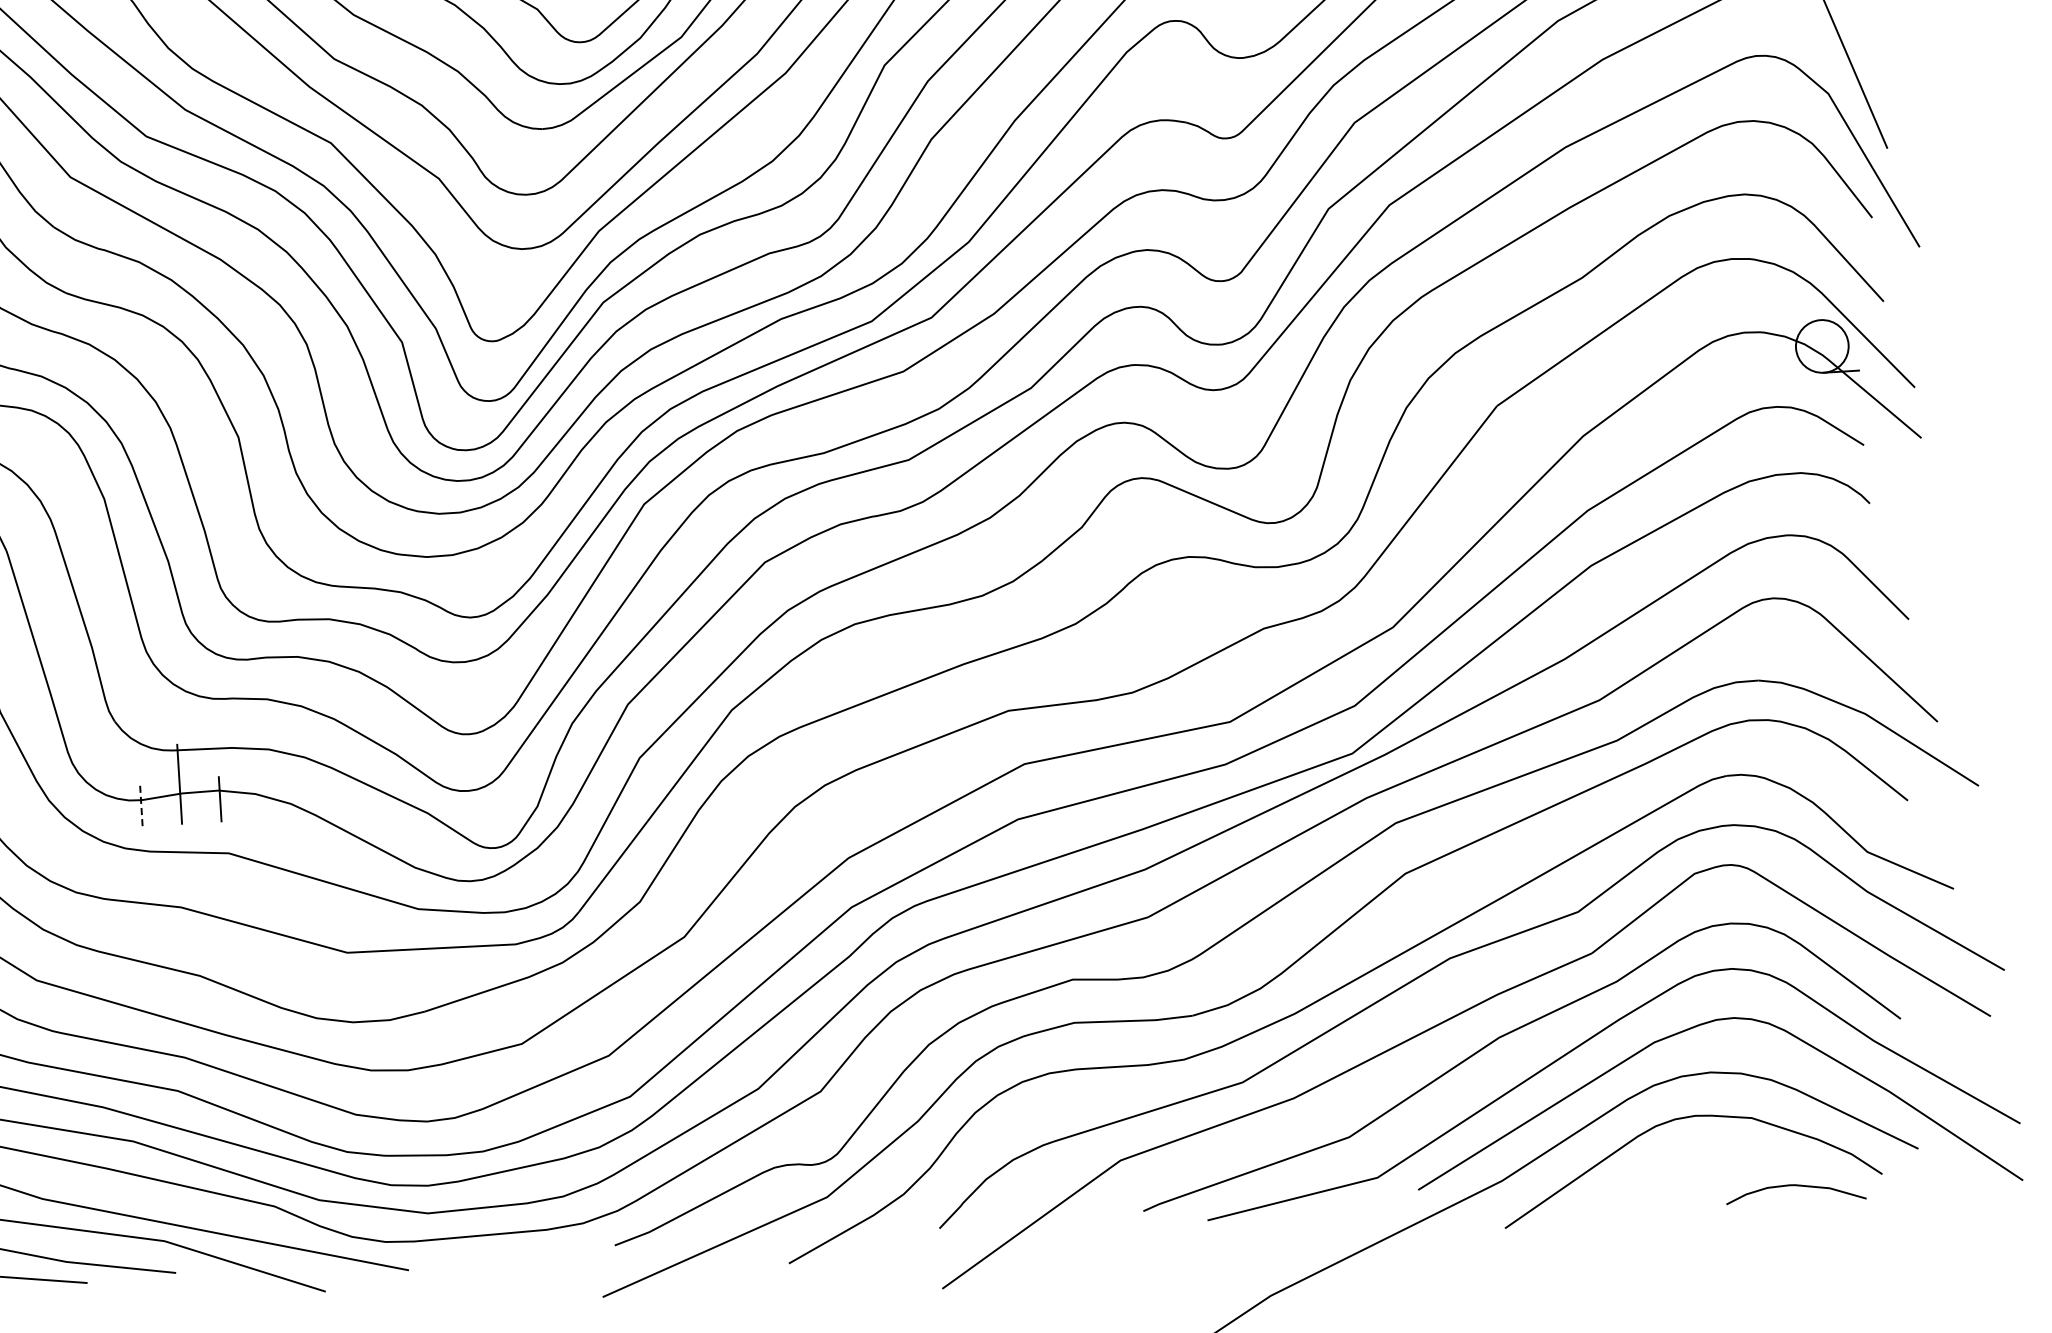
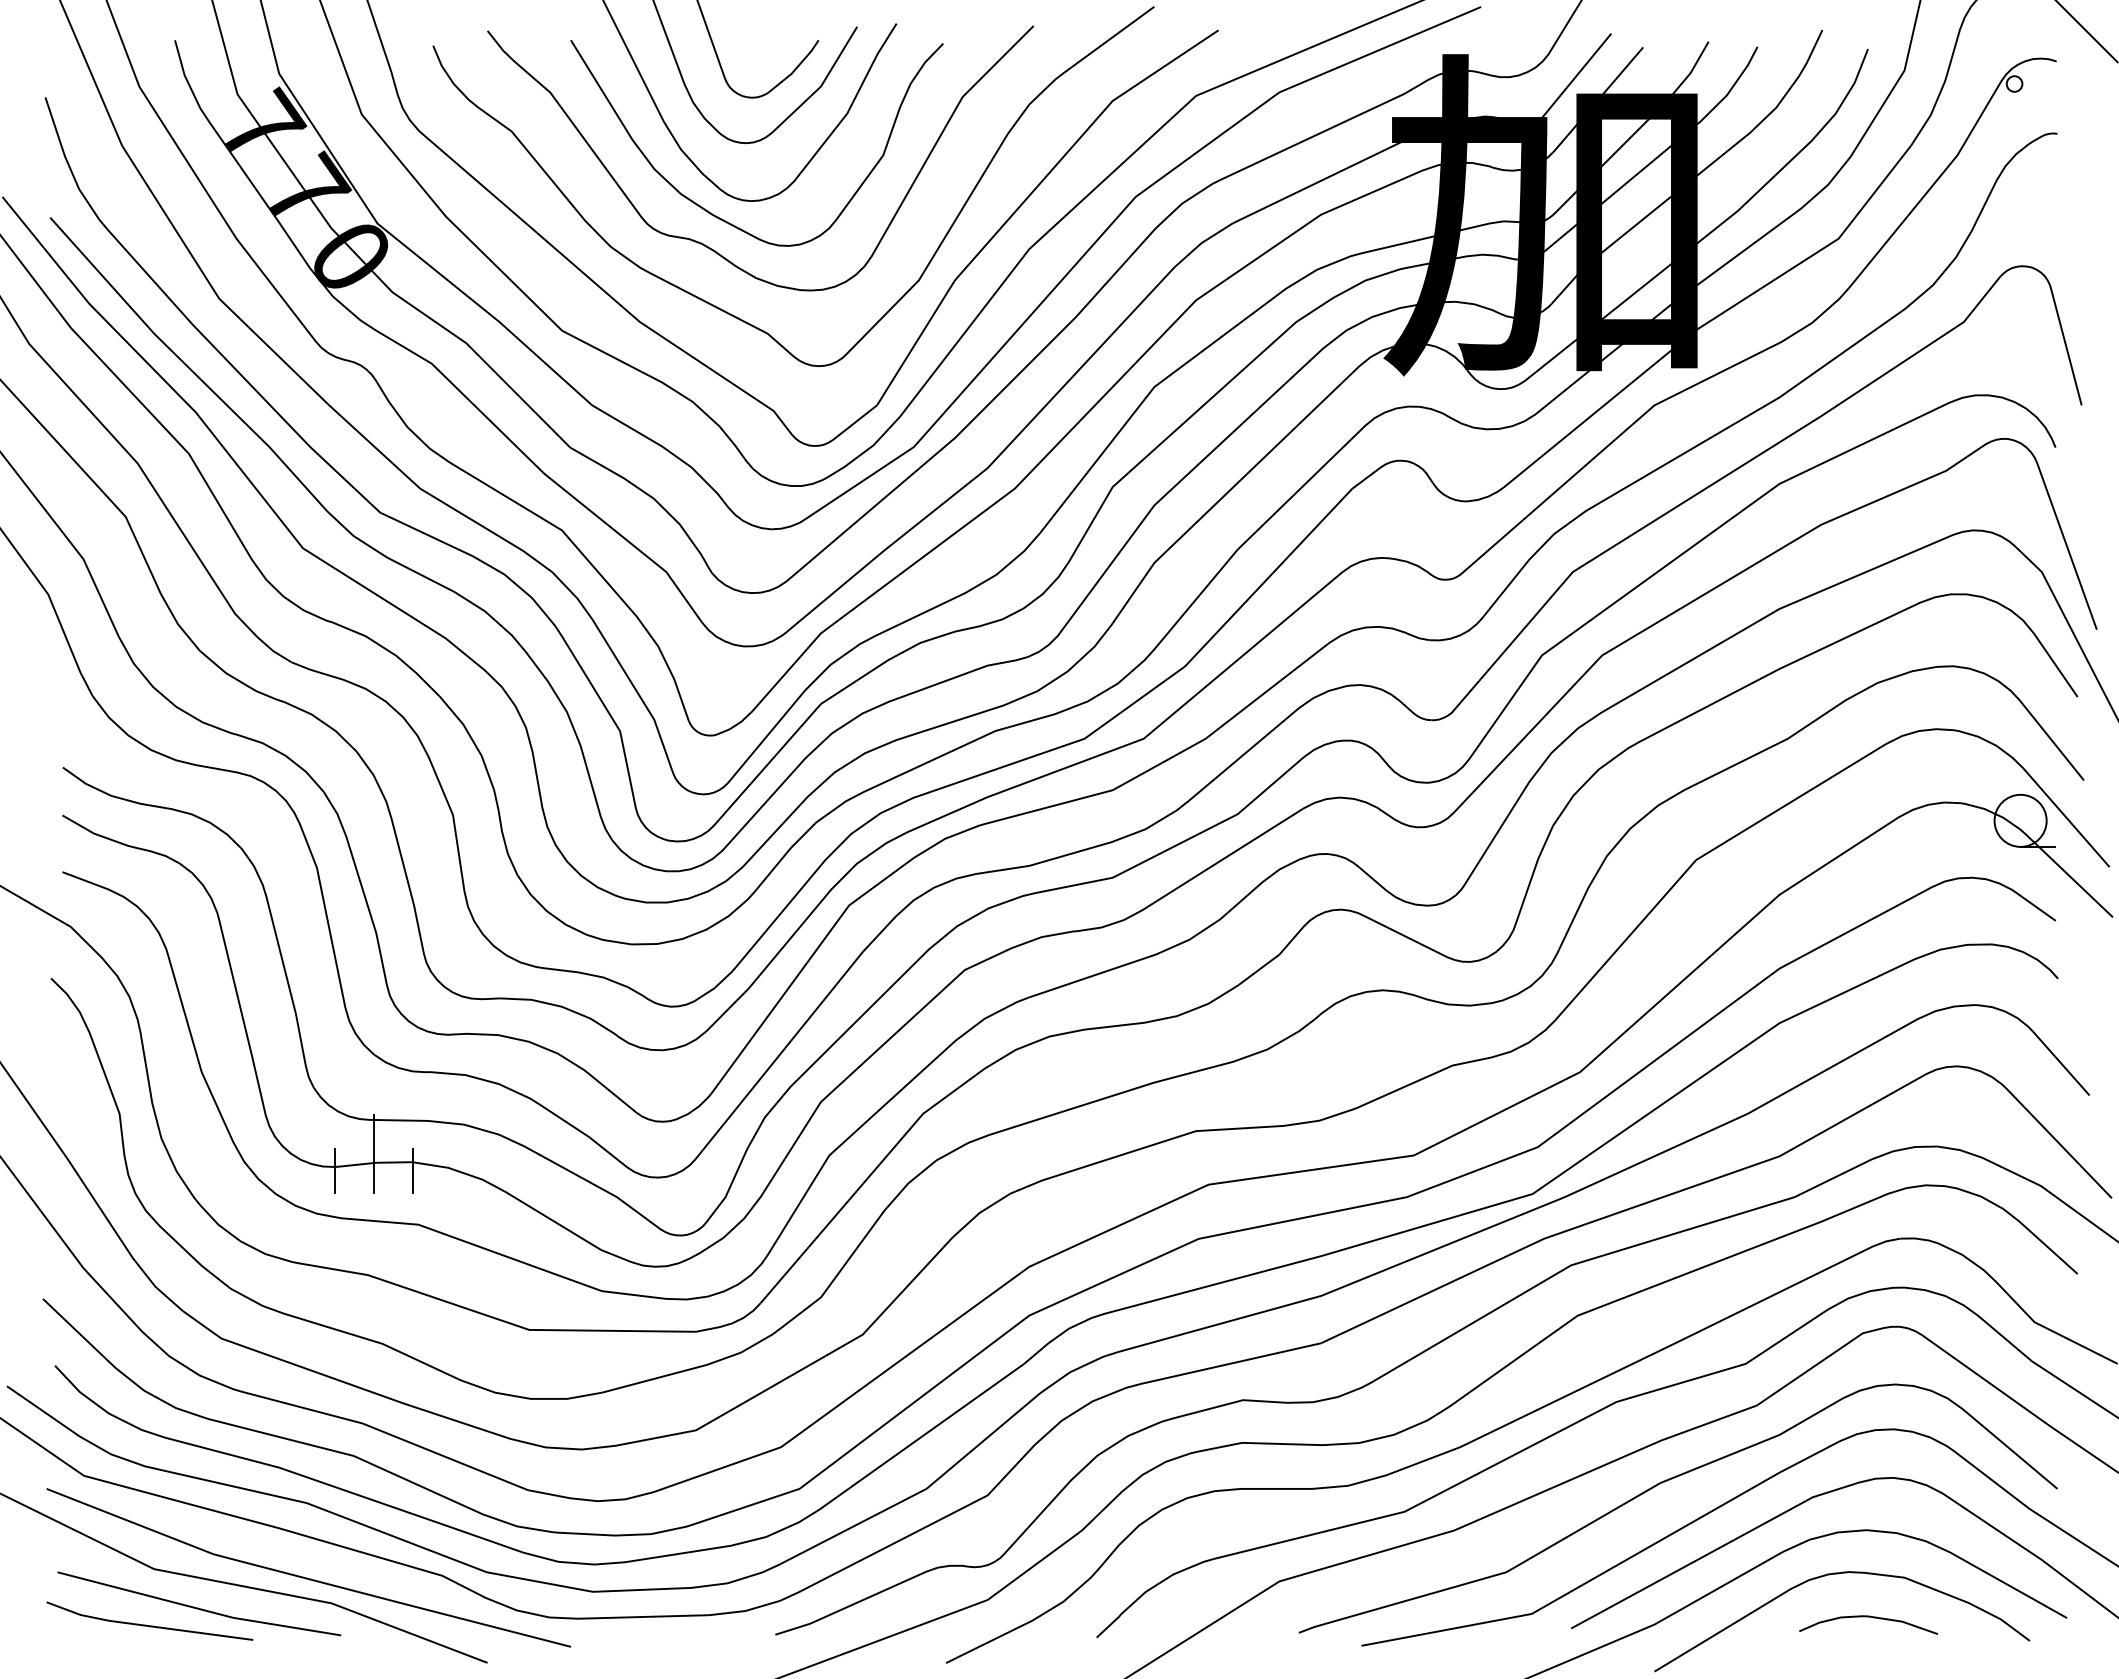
line: (140, 803) -> (334, 1170), dashed -> solid
curve: (1795, 1186) -> (1868, 1617), moved

